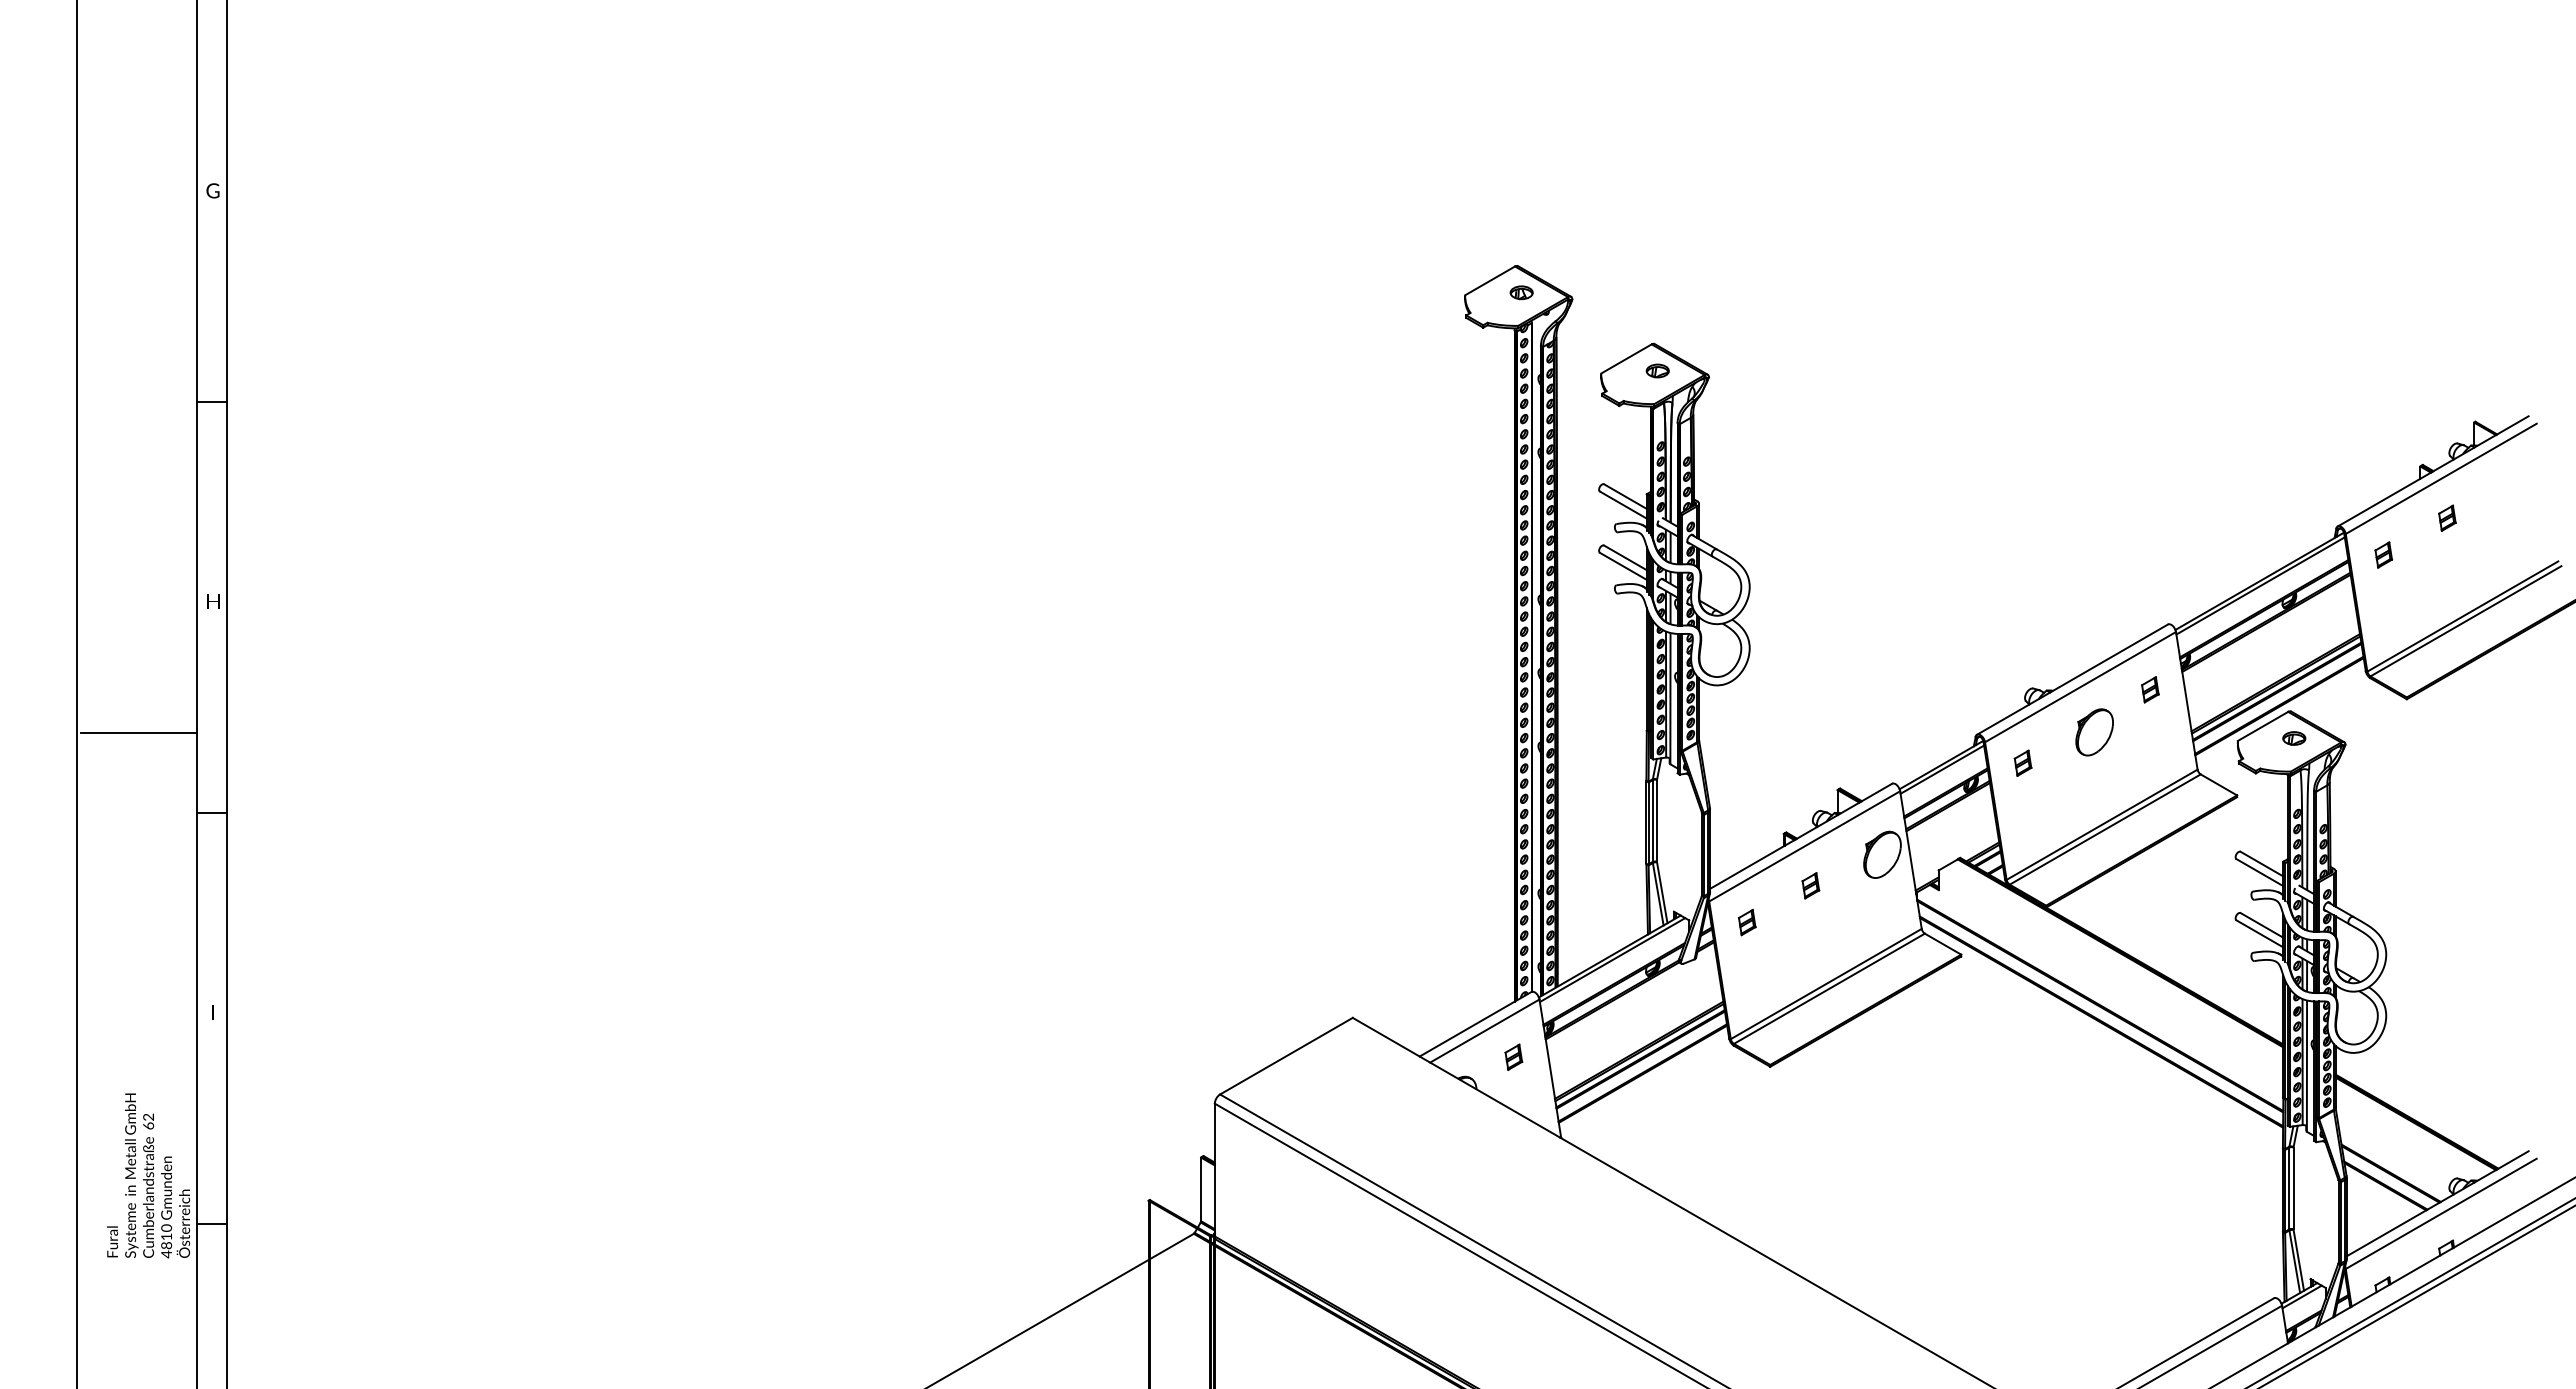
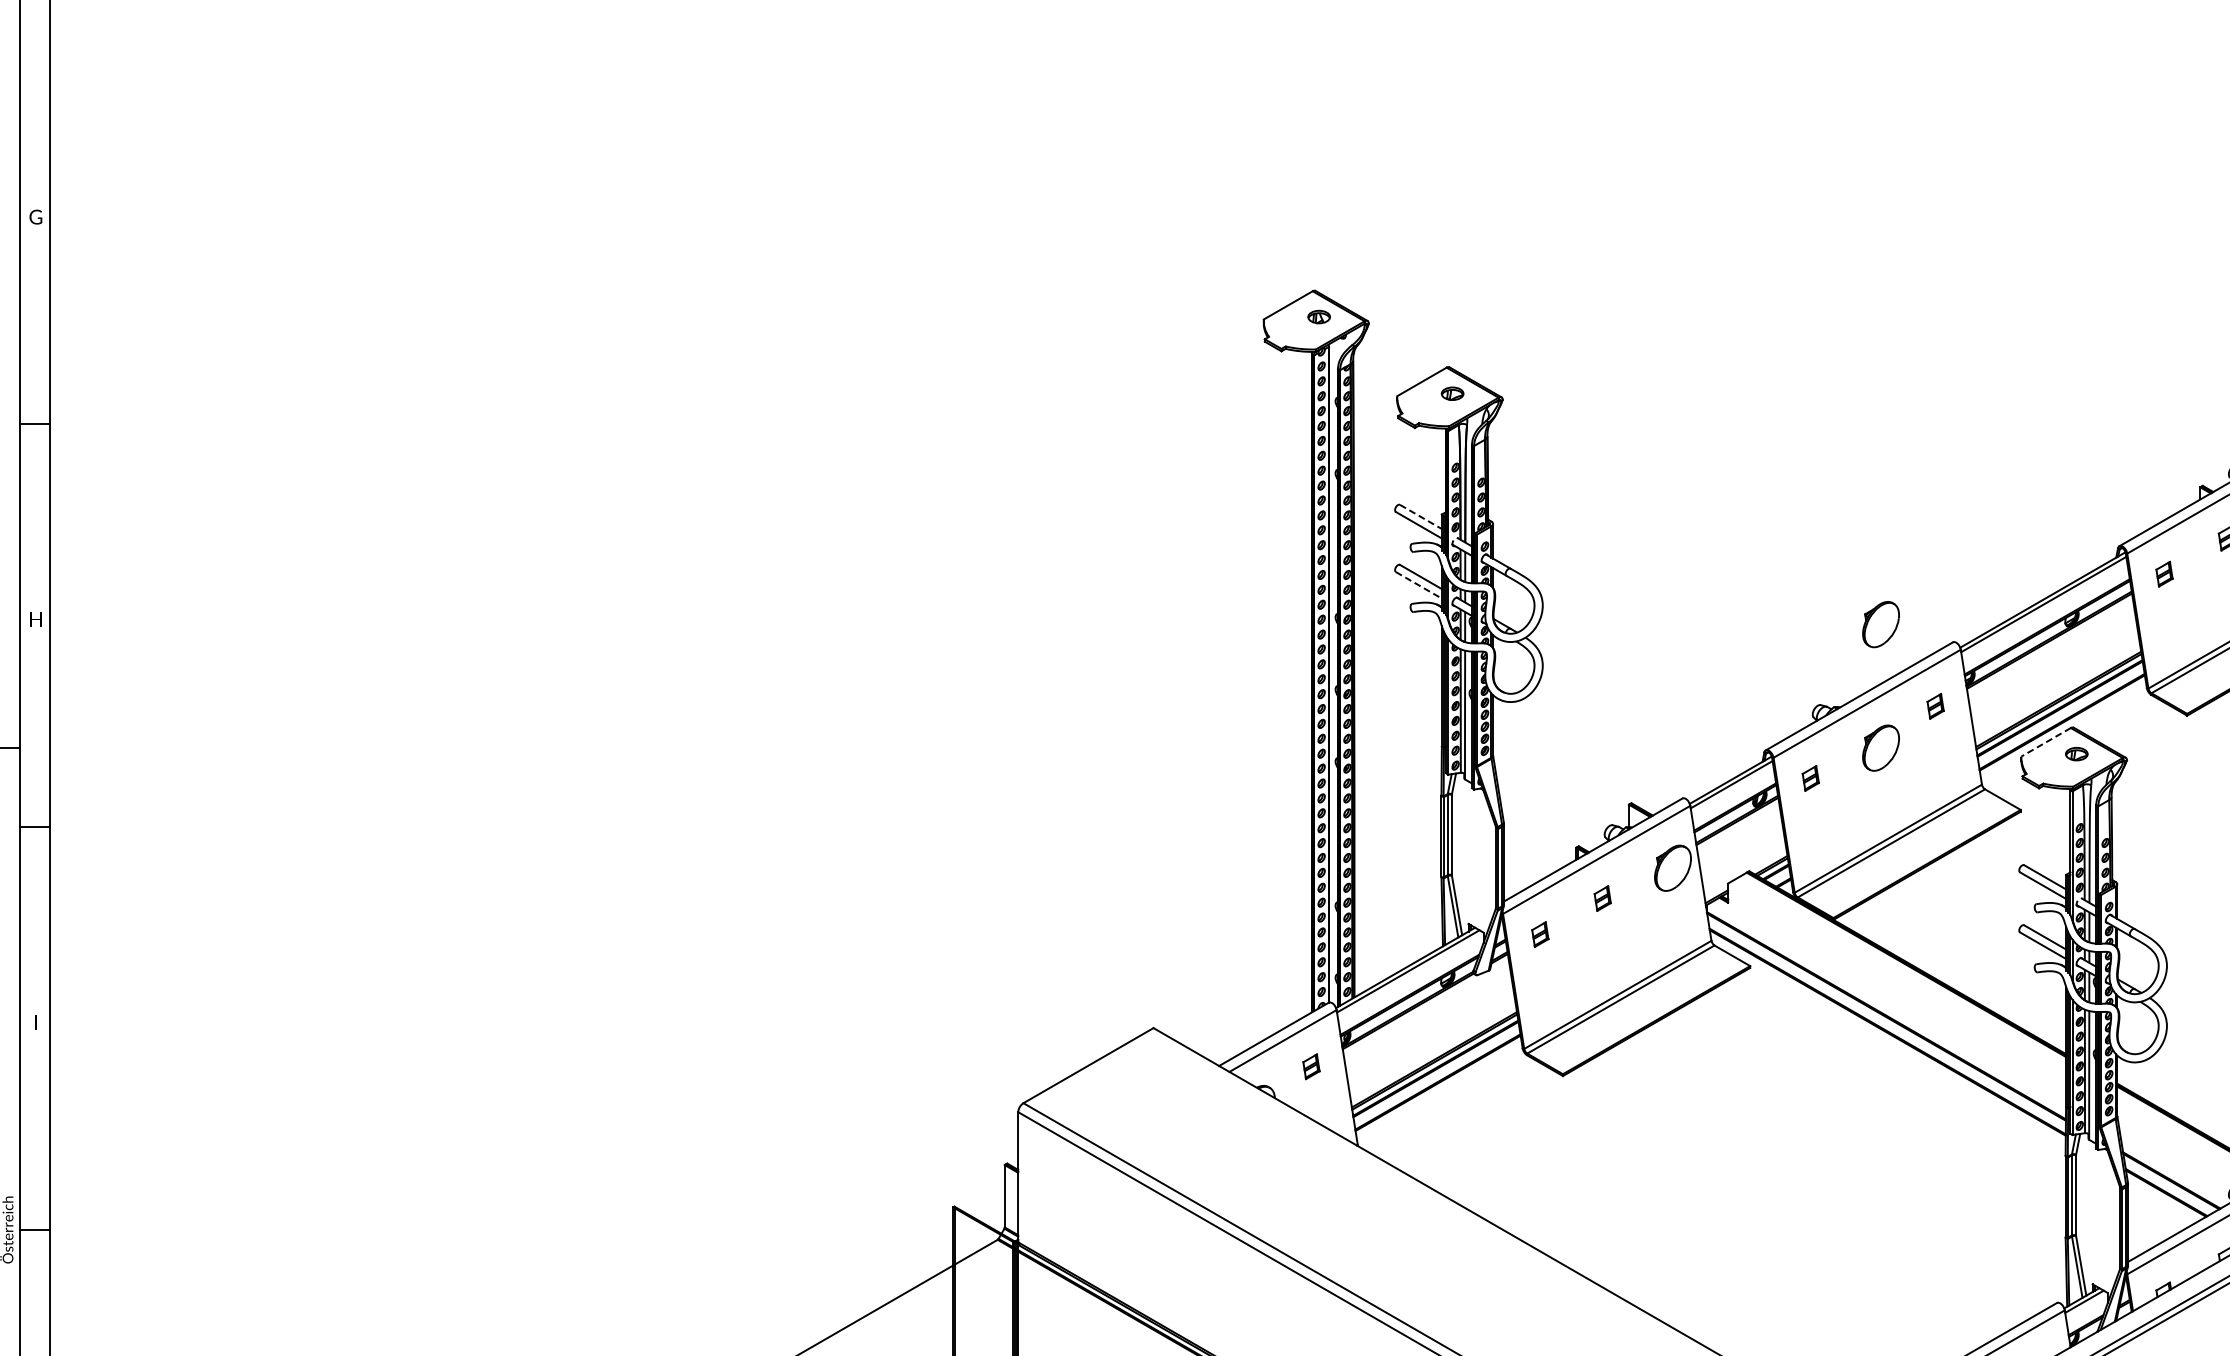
line: (1625, 496) -> (1420, 516), solid -> dashed
line: (1623, 566) -> (1419, 585), solid -> dashed
part: (2094, 606) -> (1880, 624), added
line: (2262, 726) -> (2045, 742), solid -> dashed

